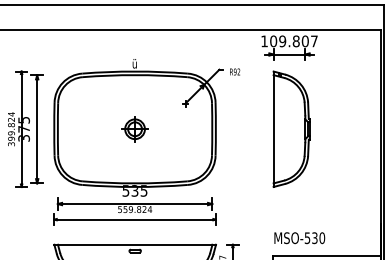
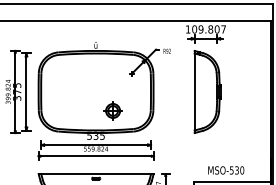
part: (134, 128) -> (112, 110), moved
text: (300, 238) -> (226, 170), moved

